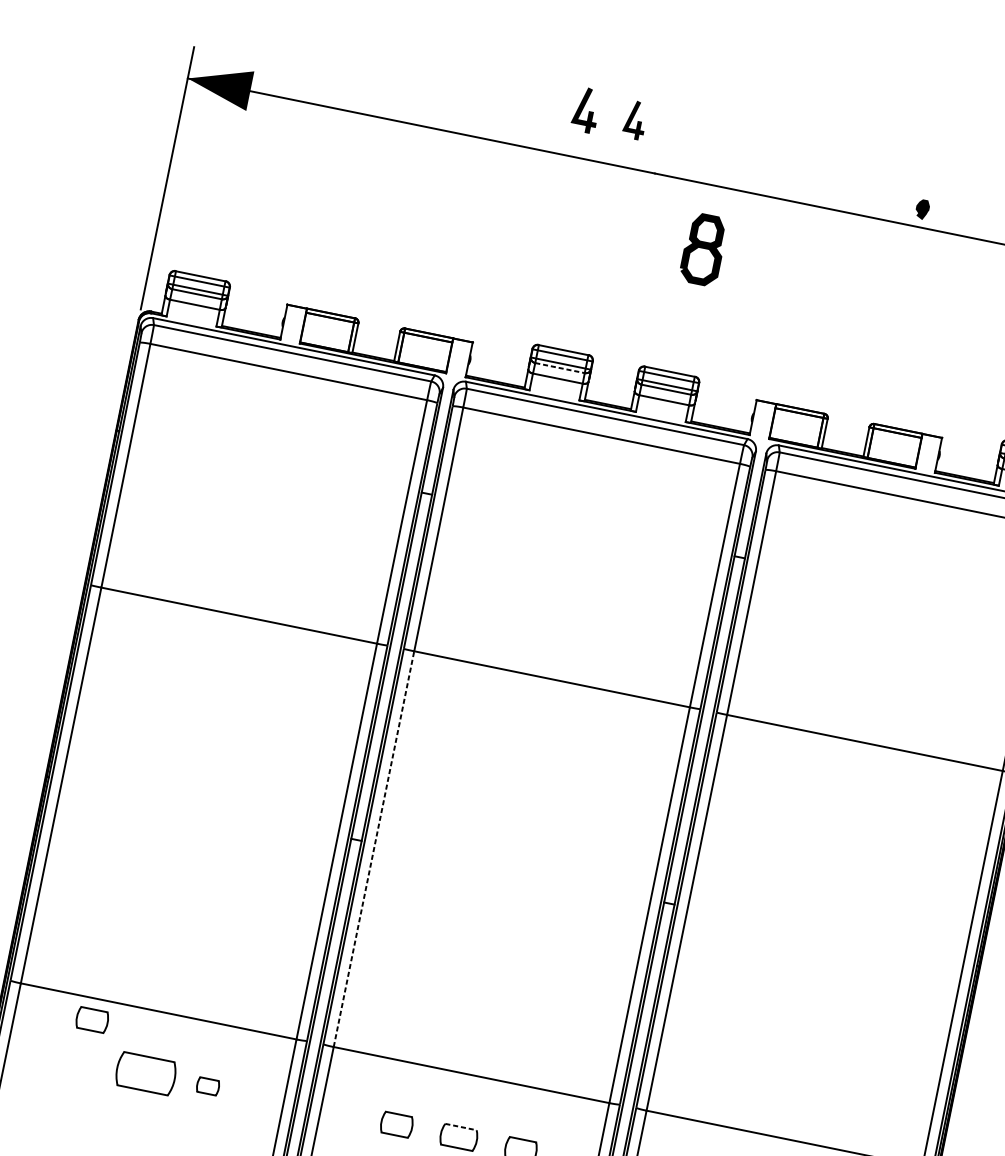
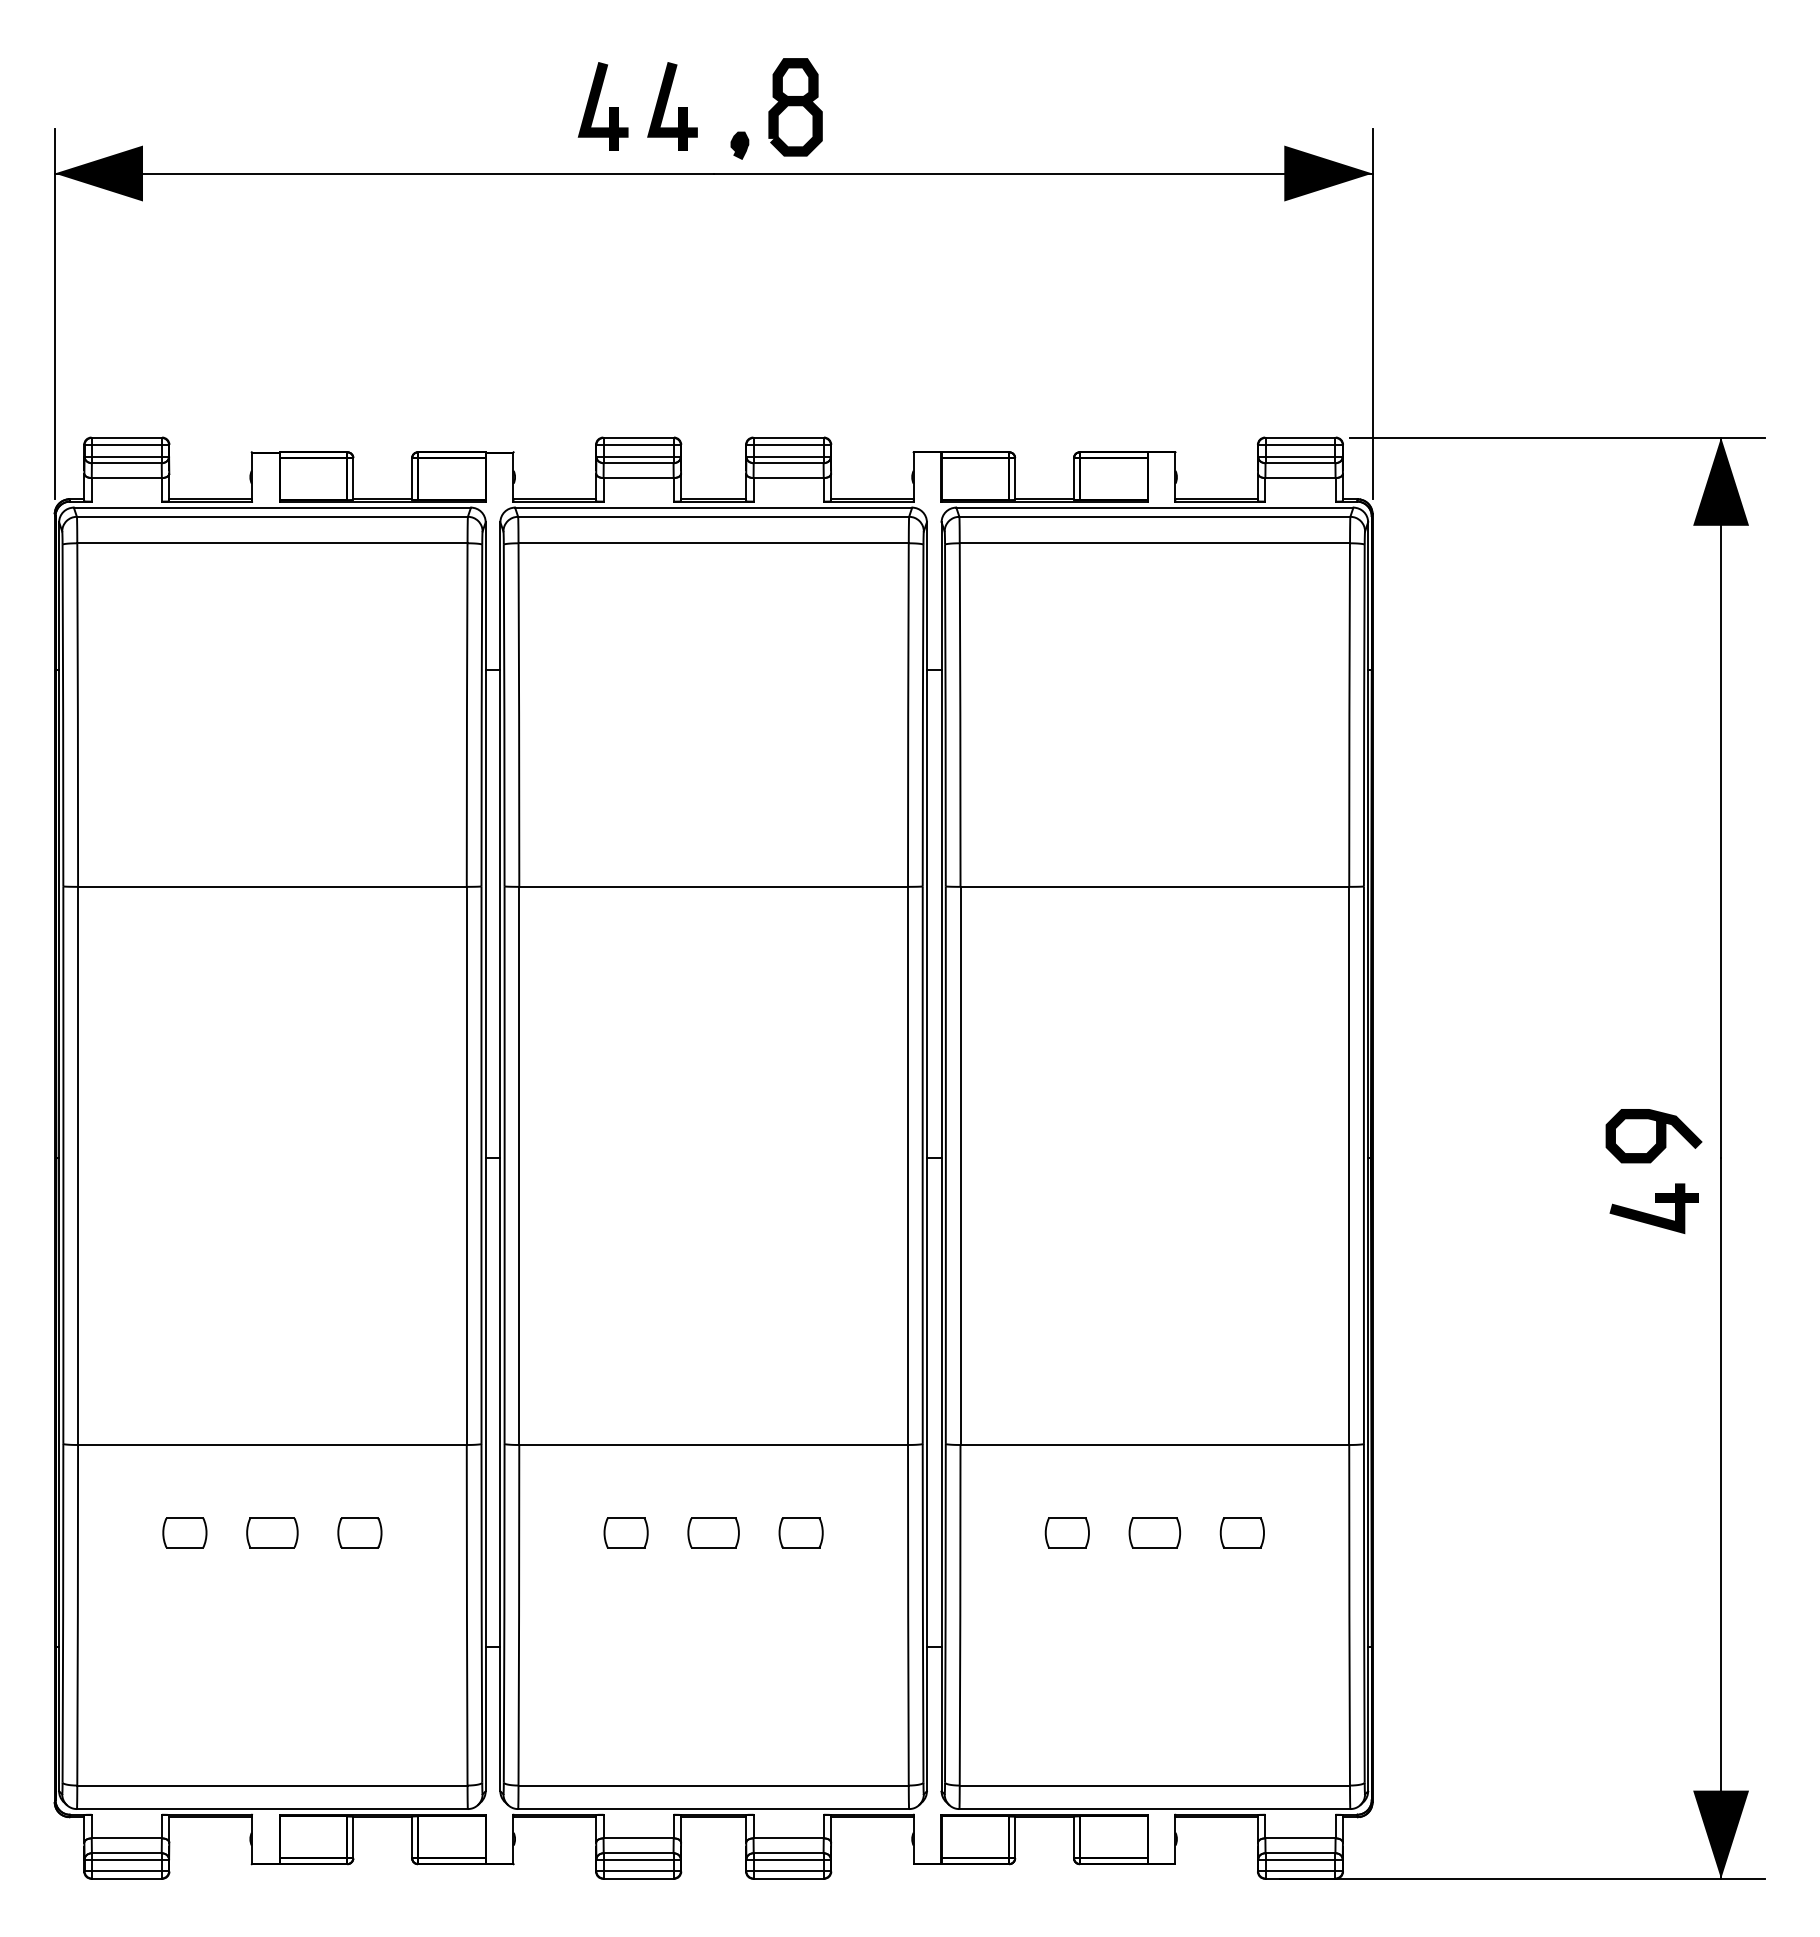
part: (585, 109) -> (602, 106), size x1.43
part: (635, 120) -> (672, 106), size x1.67
part: (922, 209) -> (739, 145), moved
part: (703, 249) -> (795, 107), moved
line: (559, 368) -> (638, 463), dashed -> solid
line: (374, 848) -> (519, 1165), dashed -> solid
part: (92, 1019) -> (184, 1532), moved
part: (146, 1073) -> (272, 1532), size x0.62
part: (207, 1086) -> (359, 1532), size x1.43
line: (461, 1127) -> (714, 1518), dashed -> solid

